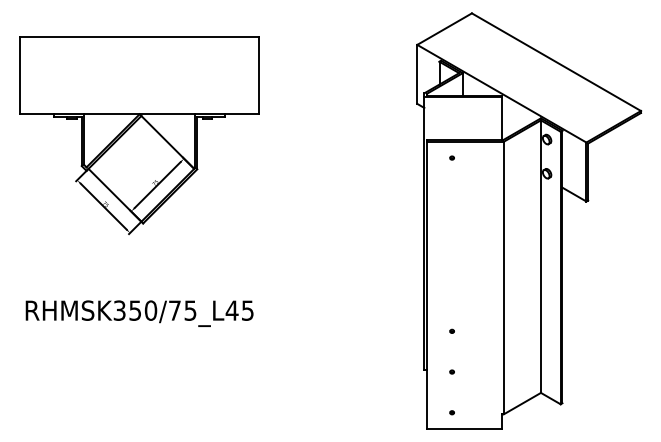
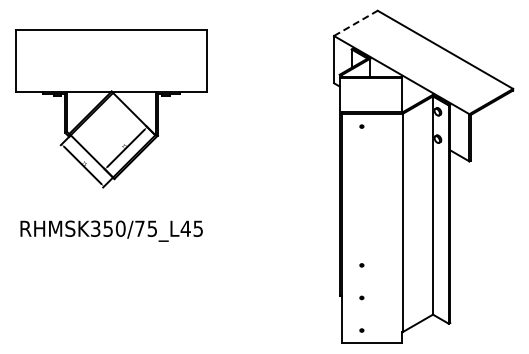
line: (445, 29) -> (356, 23), solid -> dashed
text: (139, 312) -> (111, 230), moved

